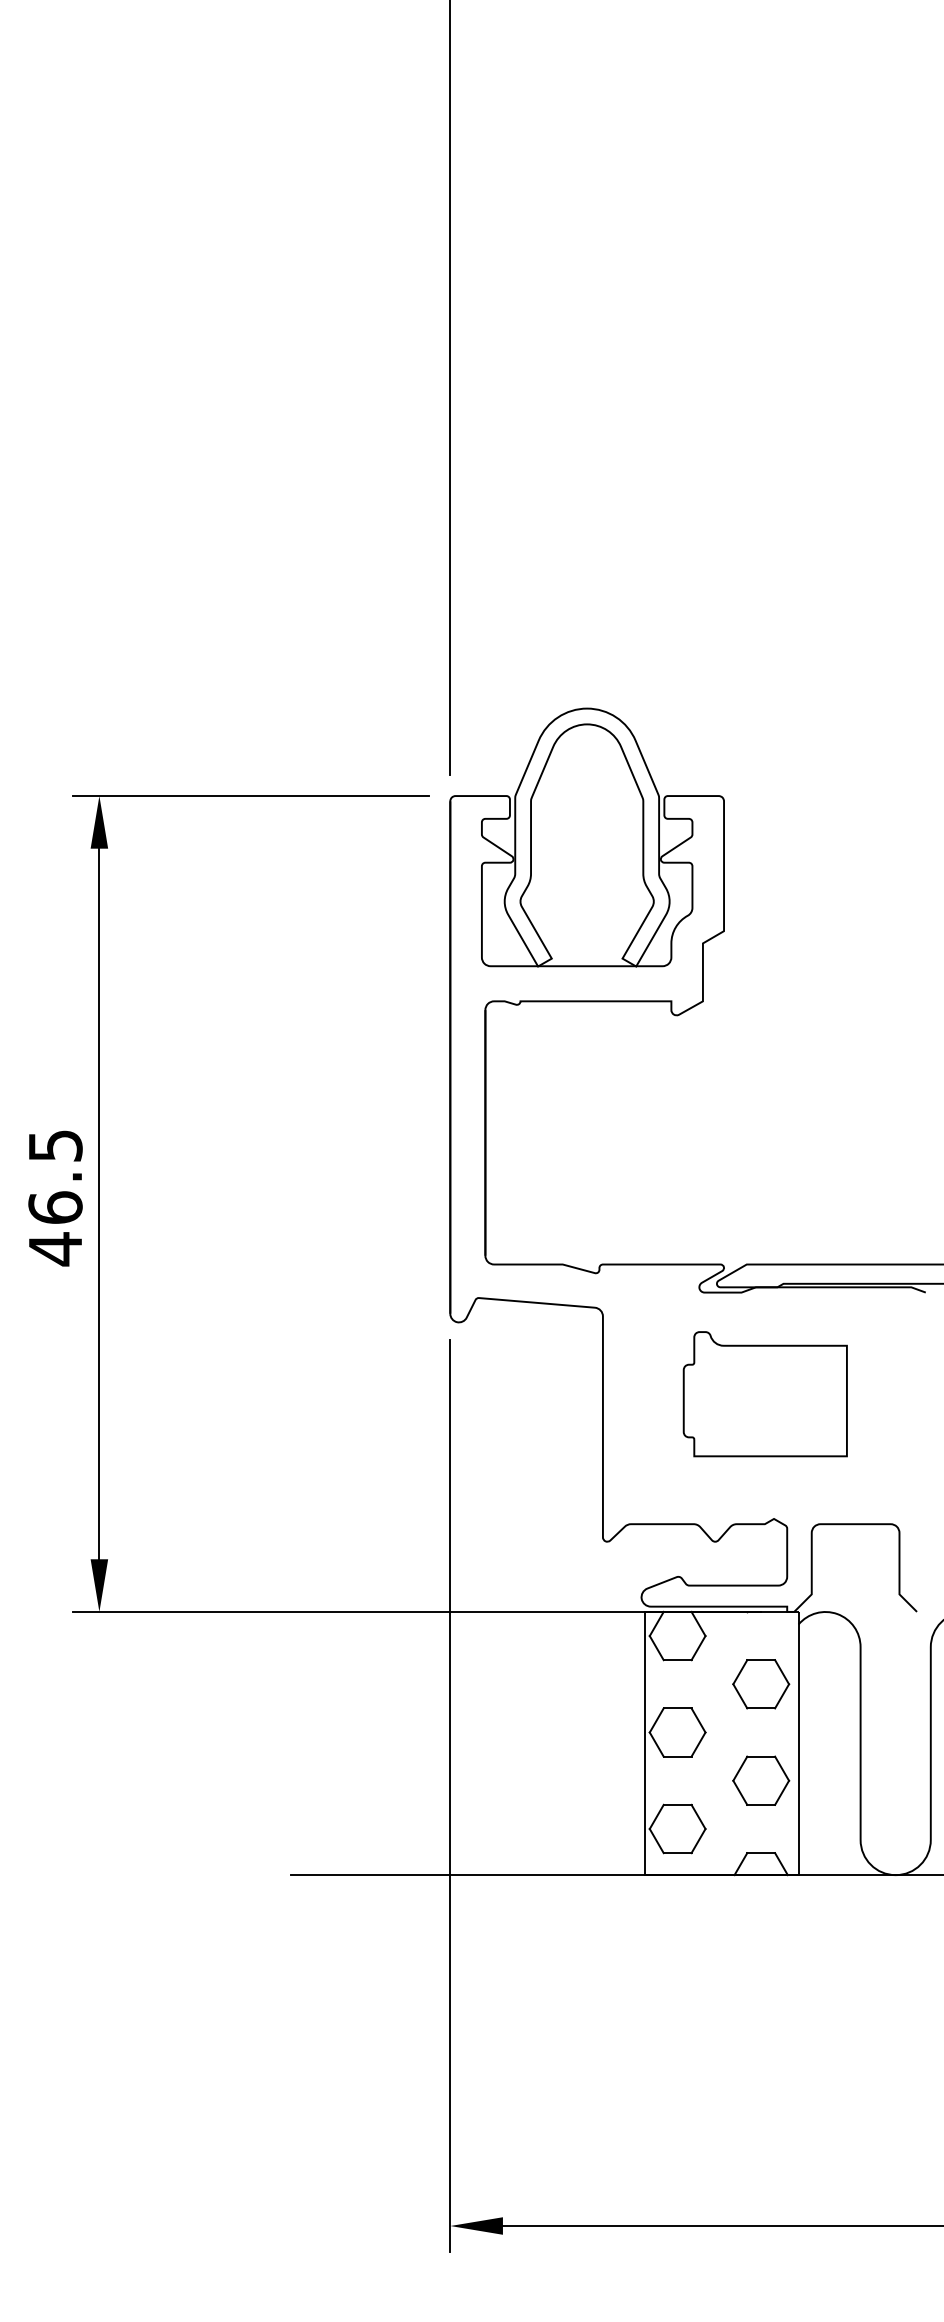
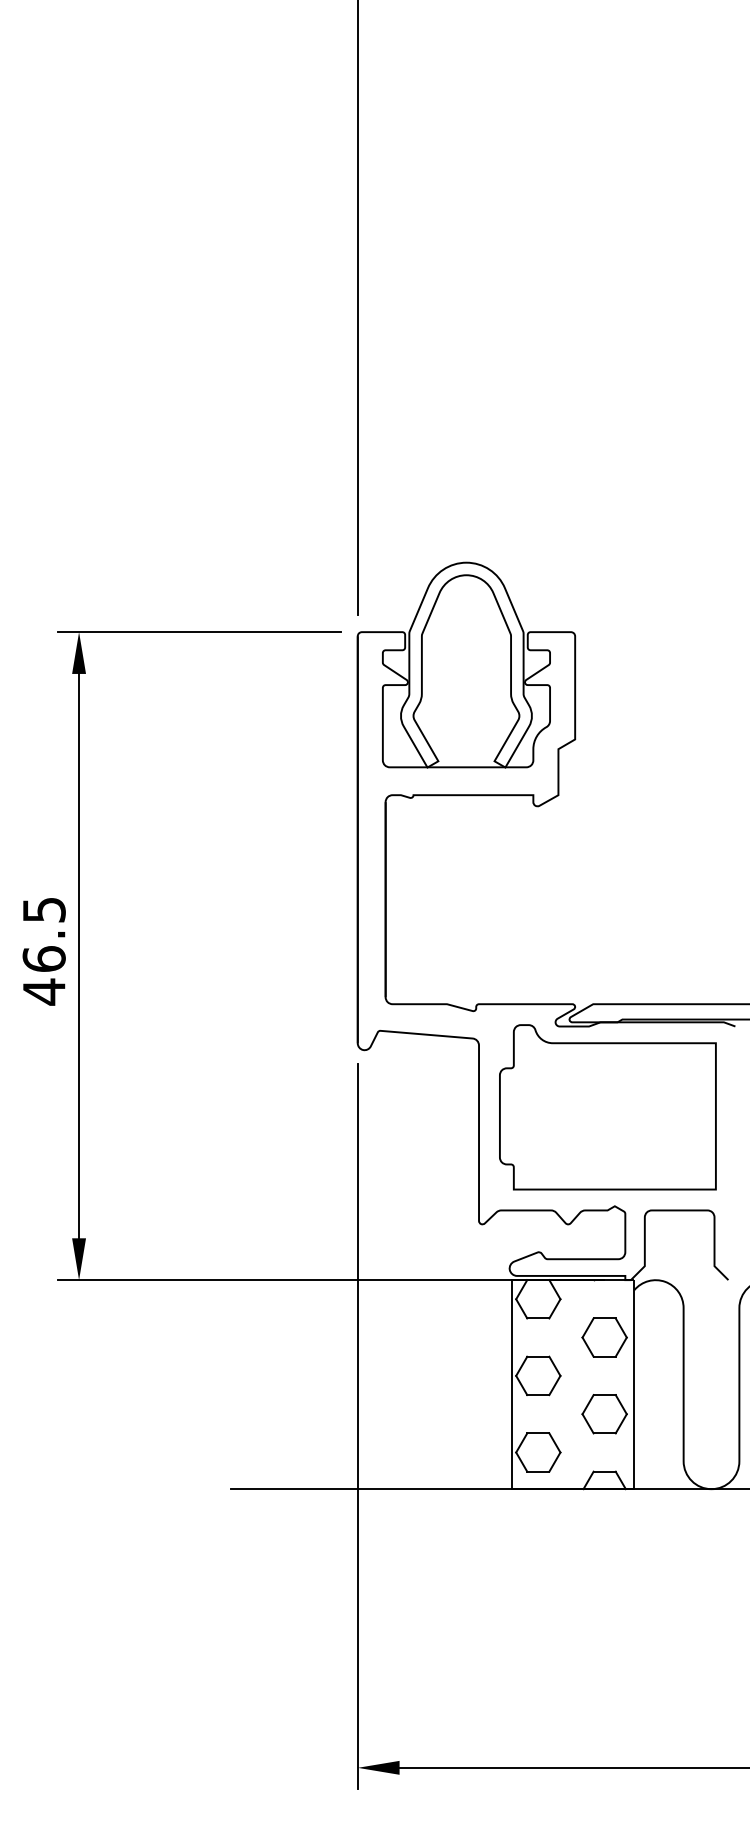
part: (765, 1393) -> (608, 1106), size x1.67

